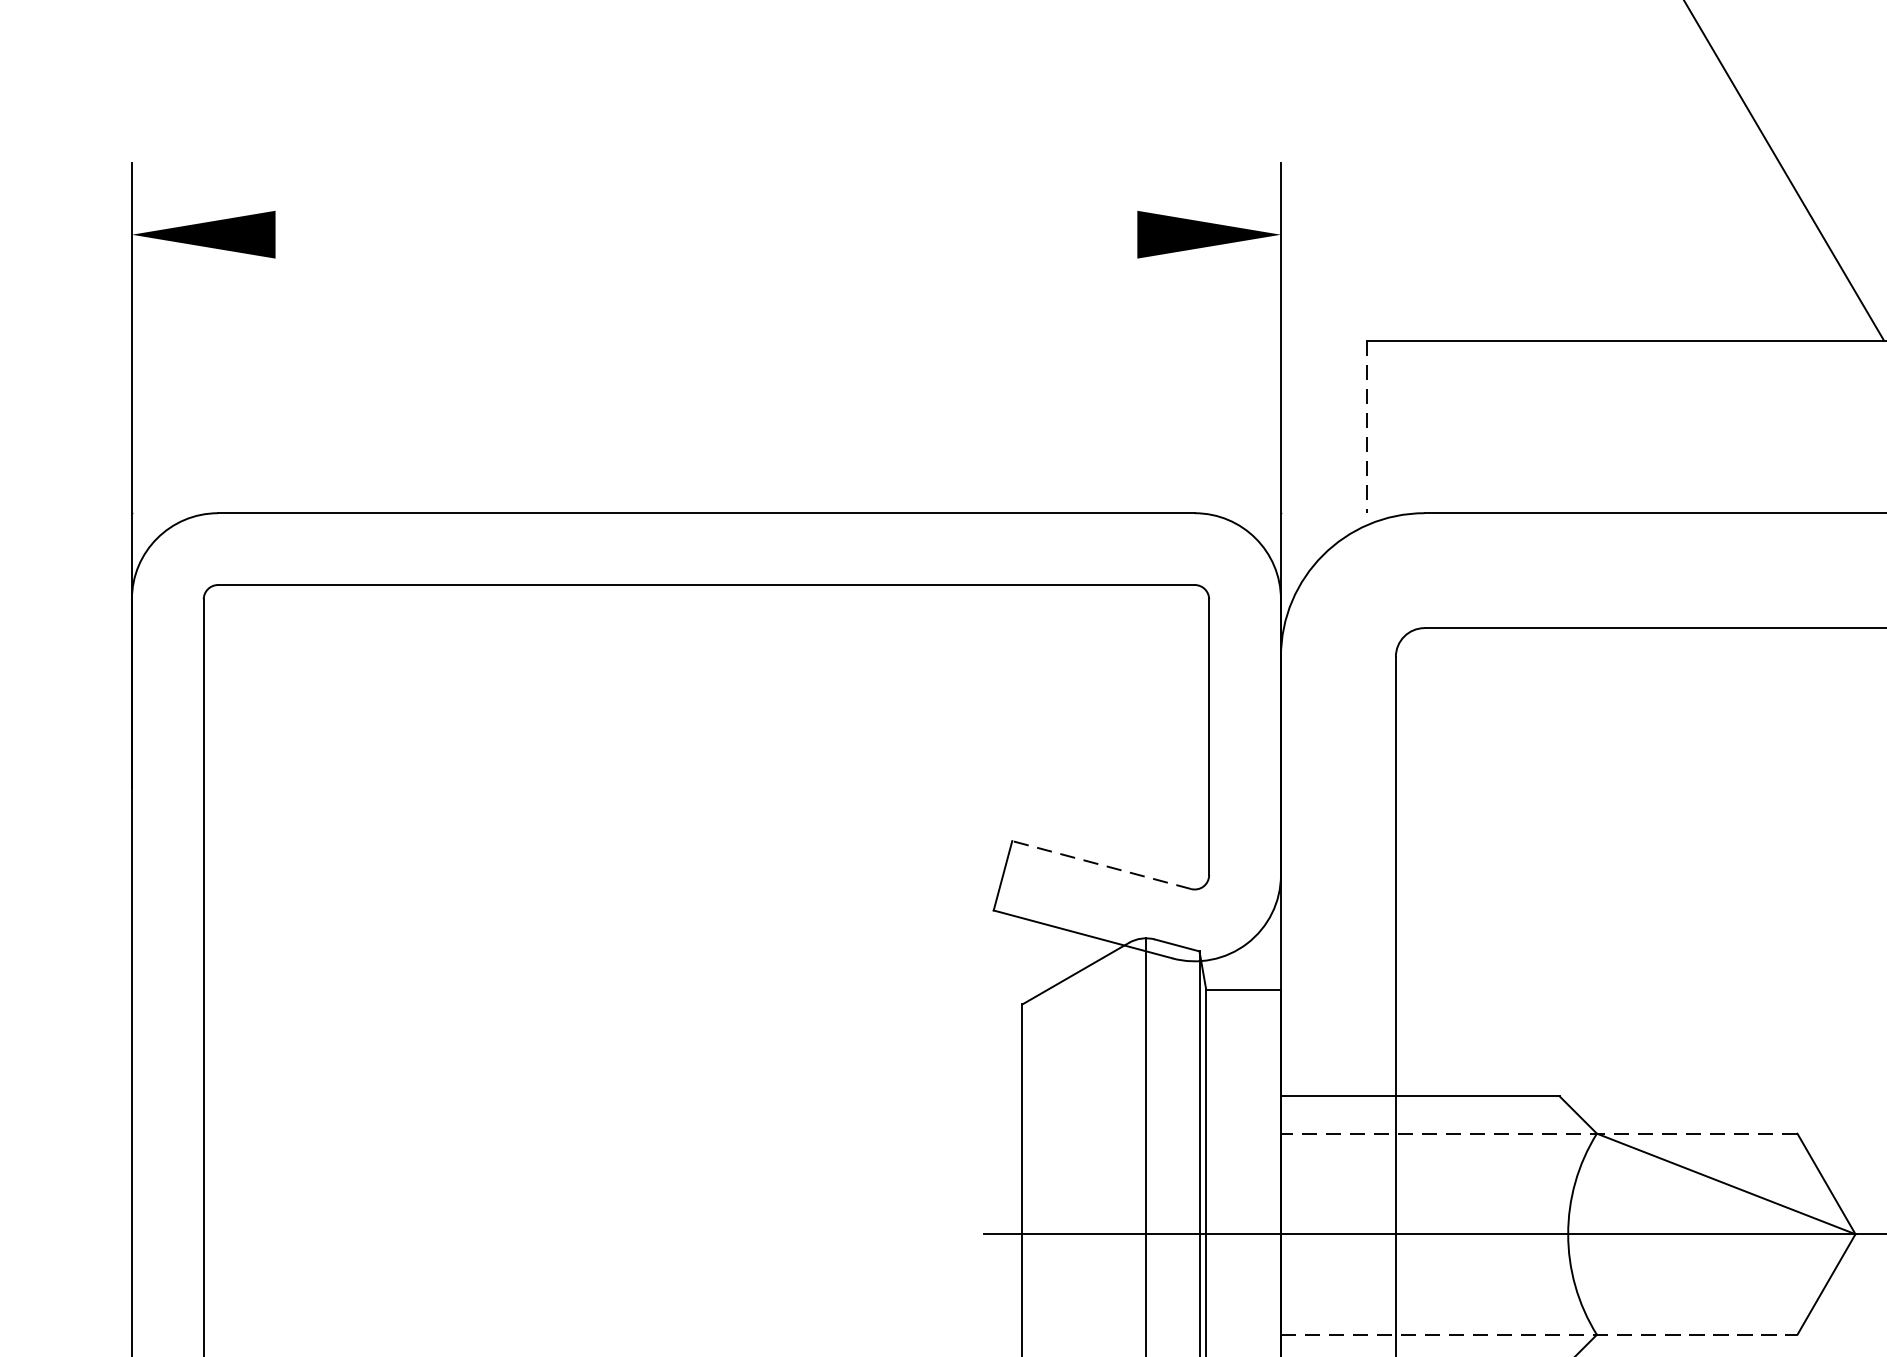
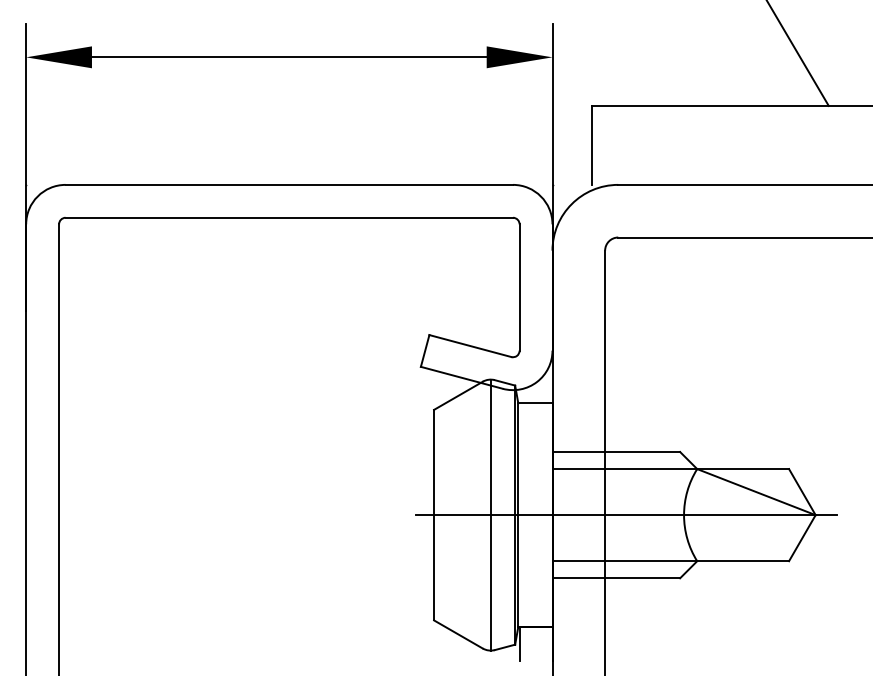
line: (704, 235) -> (288, 57), added
line: (1366, 427) -> (591, 145), dashed -> solid
line: (1099, 863) -> (469, 345), dashed -> solid
line: (1538, 1134) -> (670, 469), dashed -> solid
line: (1540, 1335) -> (671, 561), dashed -> solid

